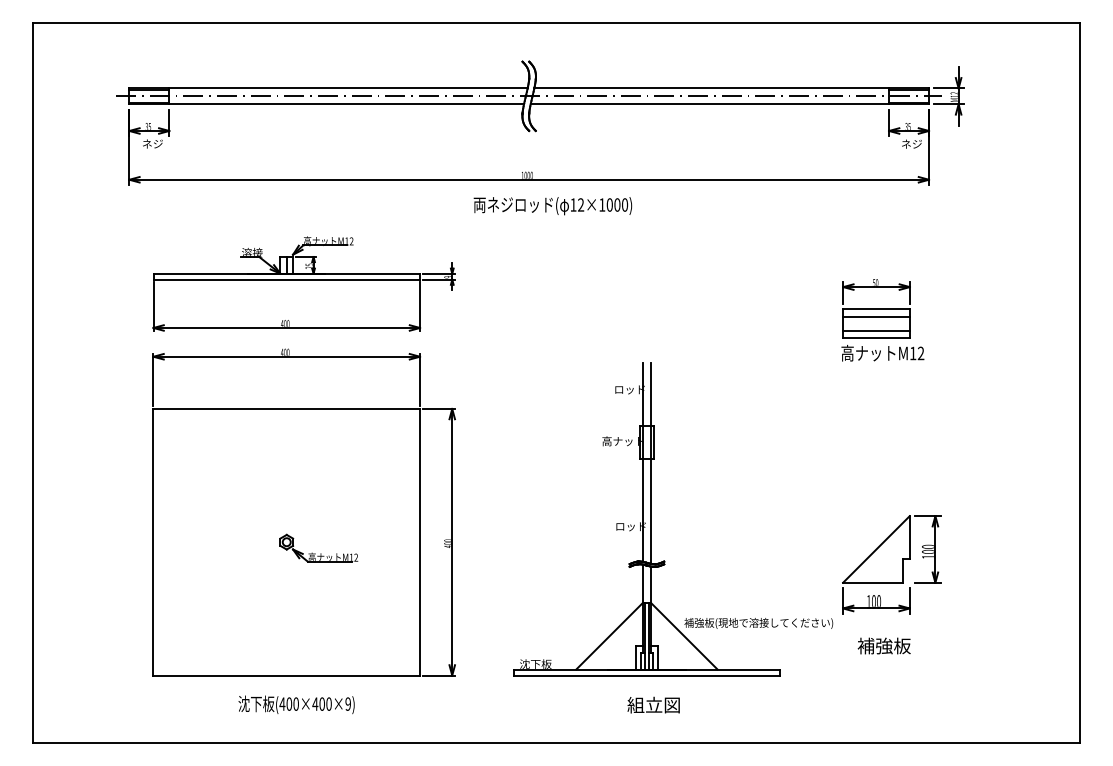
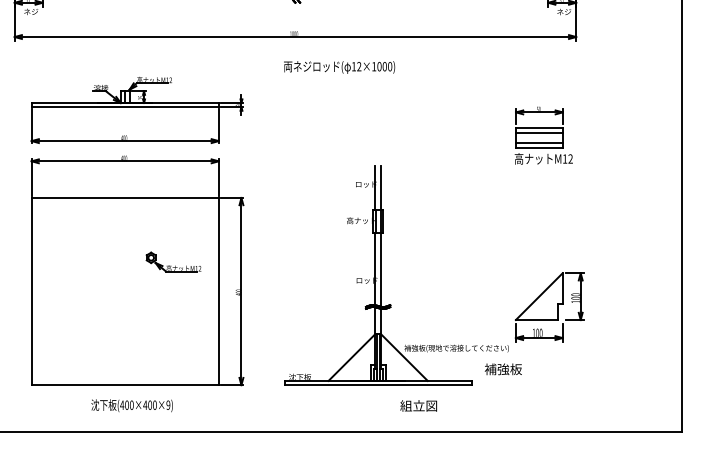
text: (552, 206) -> (339, 67), moved
part: (320, 553) -> (174, 265), moved
text: (883, 645) -> (502, 368), moved
text: (653, 704) -> (418, 405), moved

